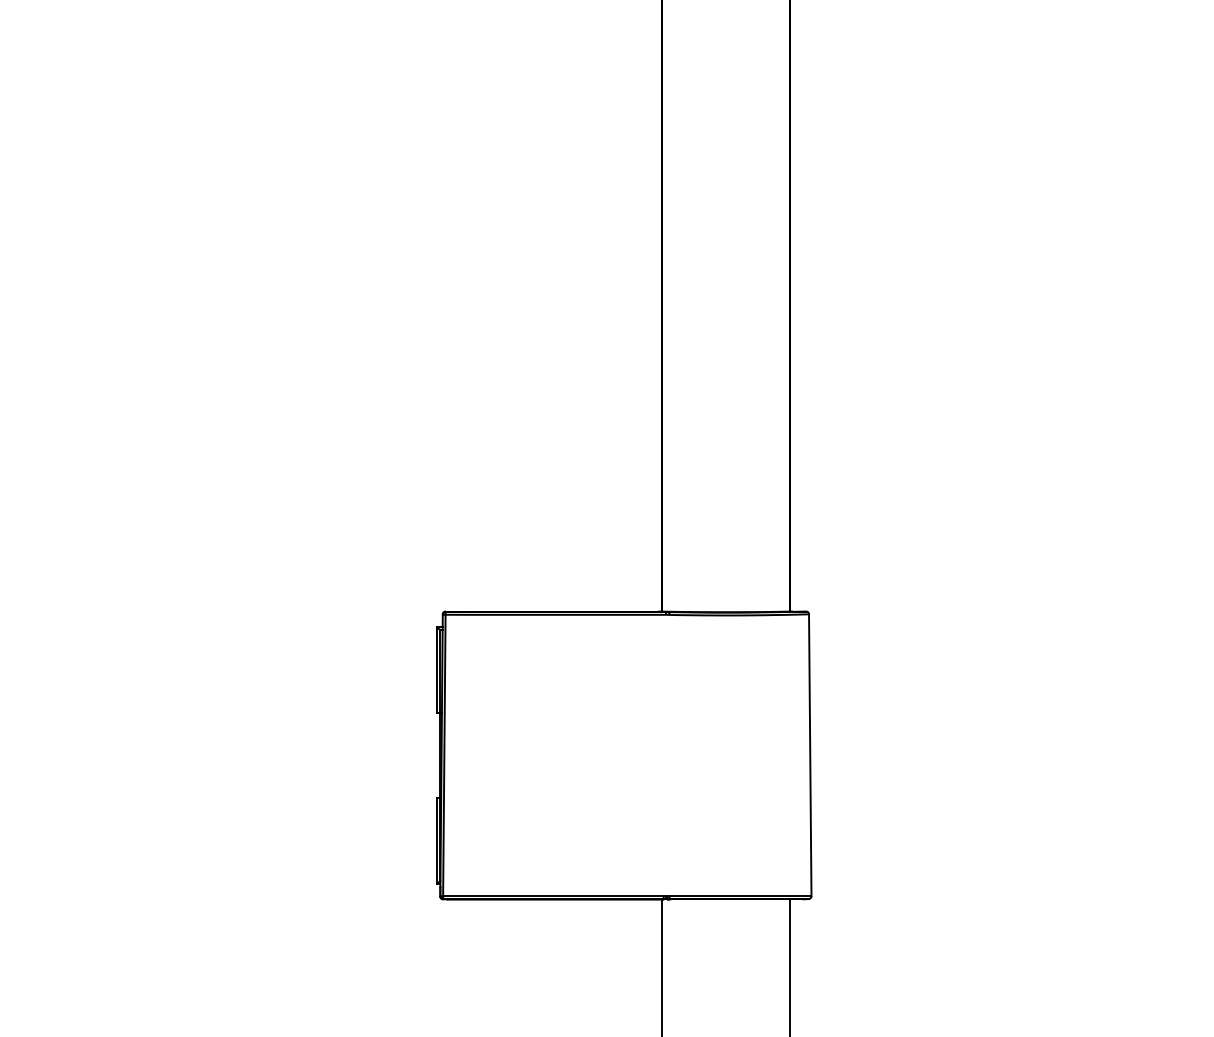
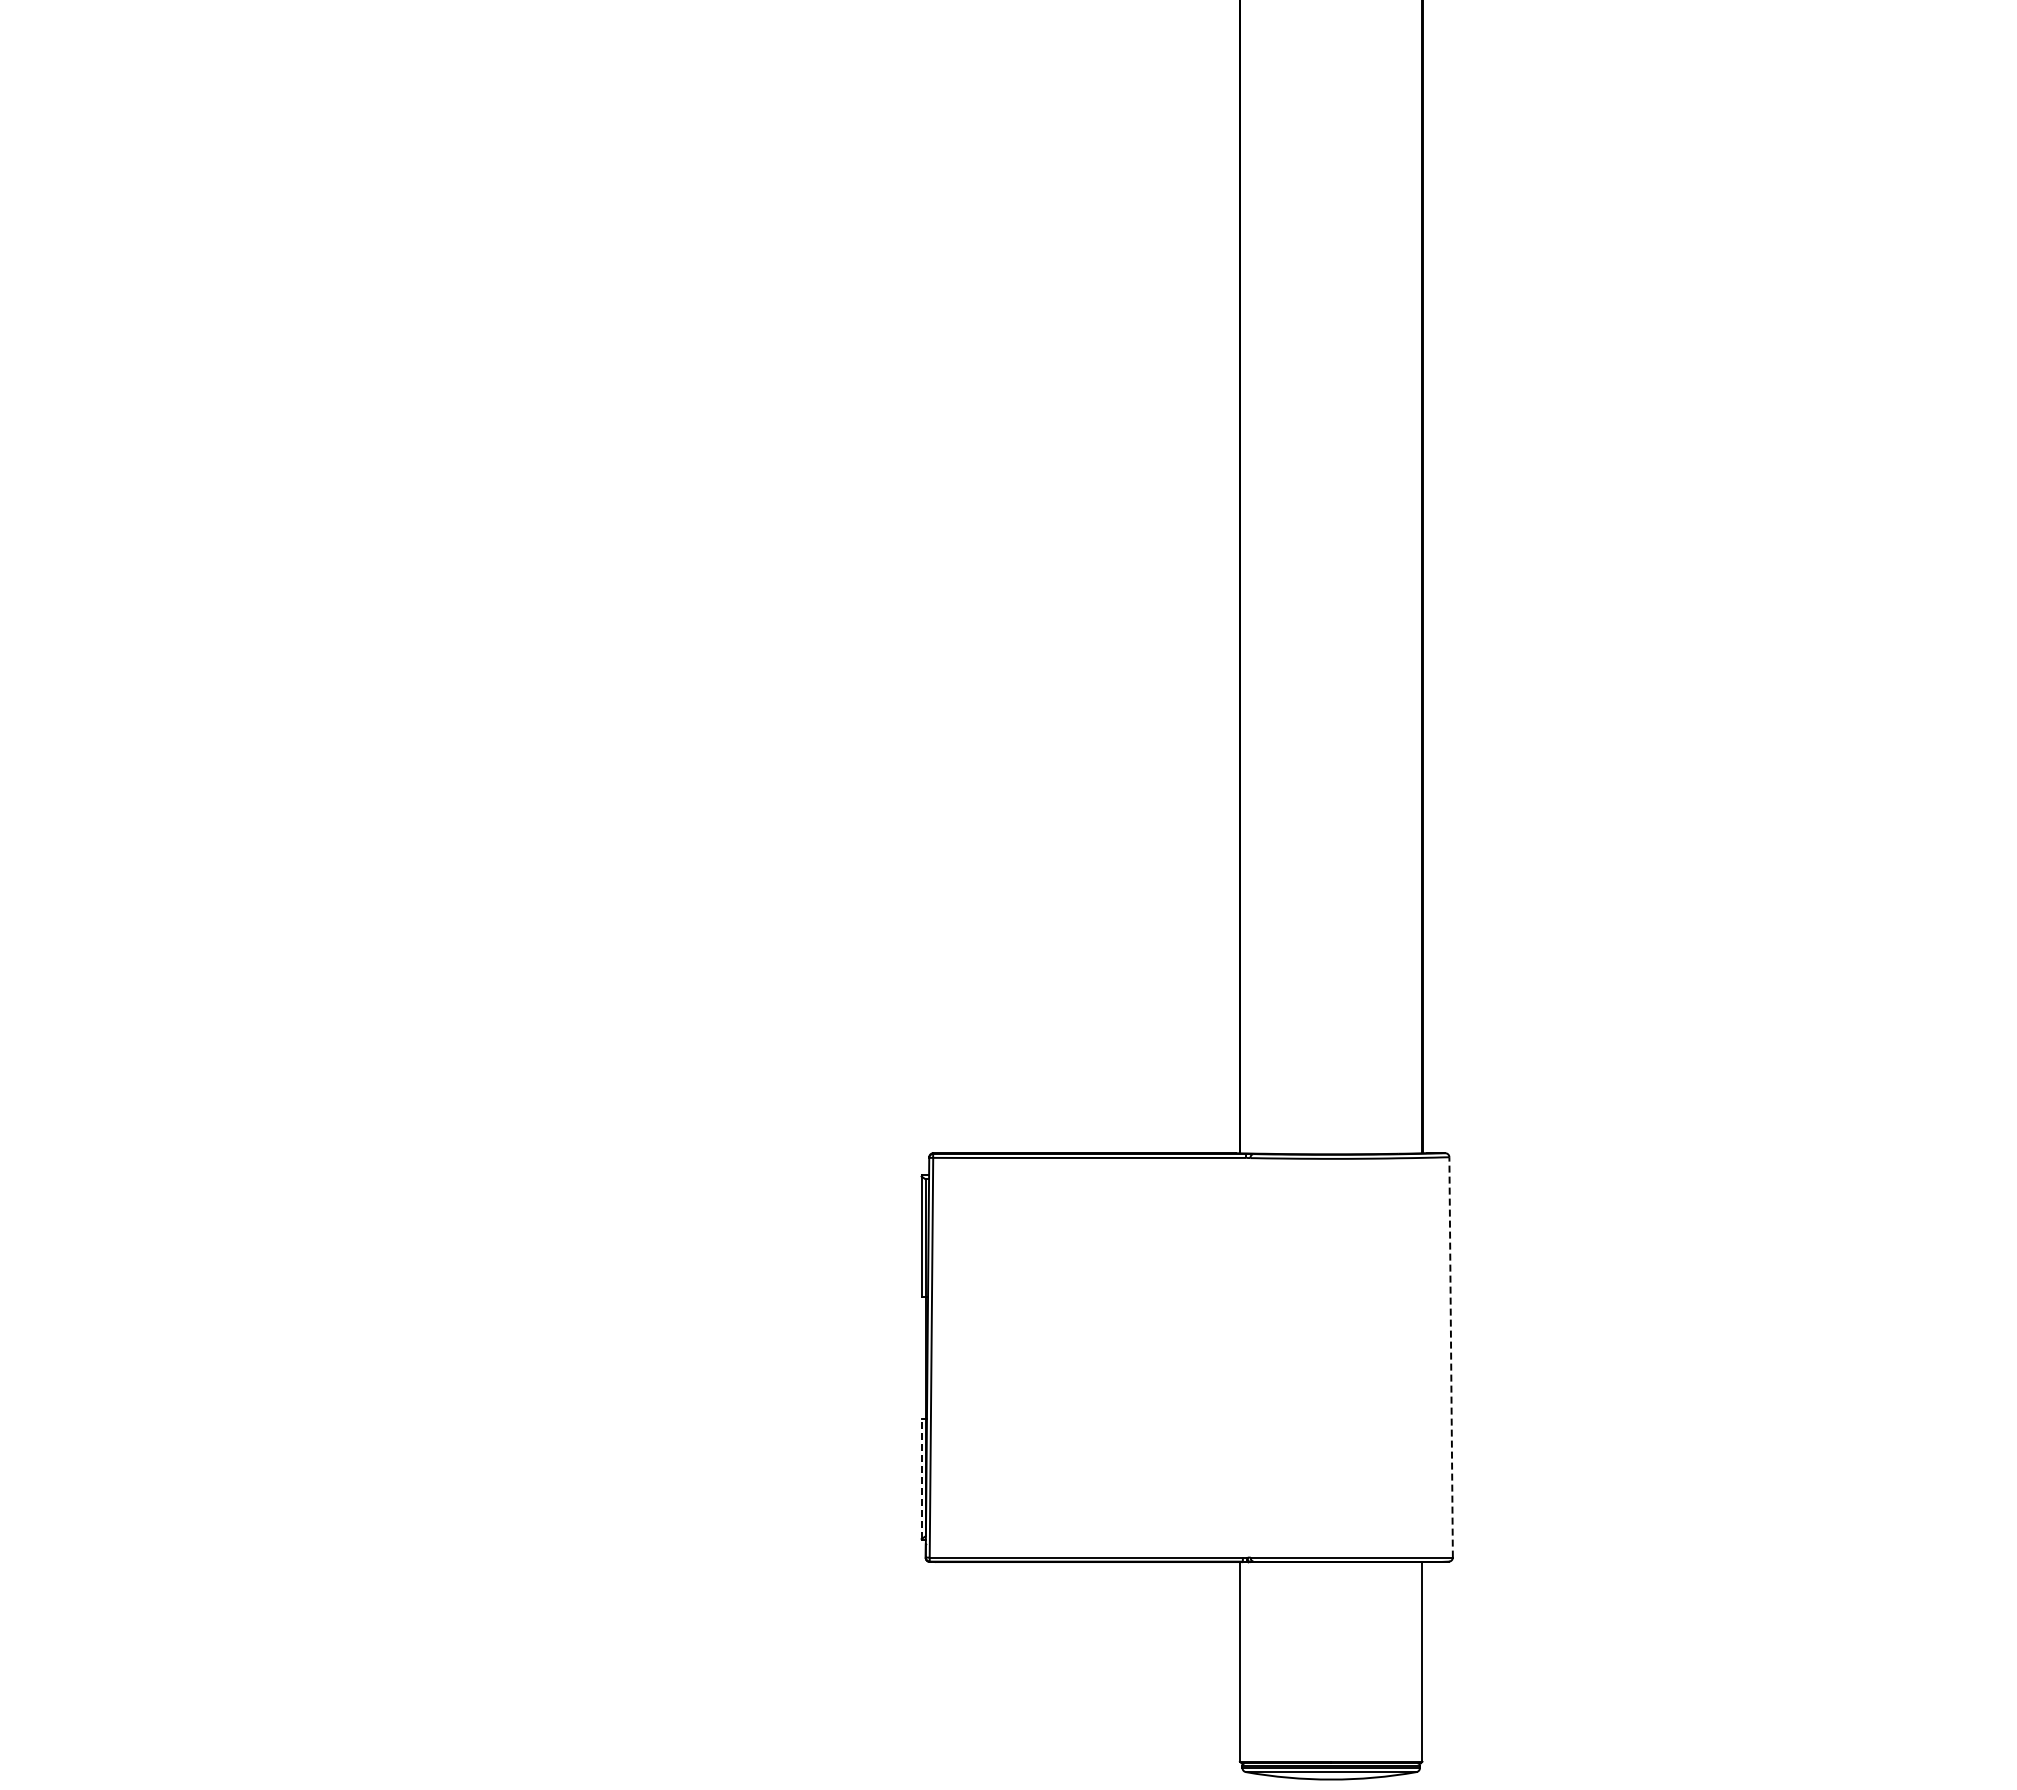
line: (810, 754) -> (1451, 1356), solid -> dashed
line: (437, 840) -> (921, 1478), solid -> dashed

